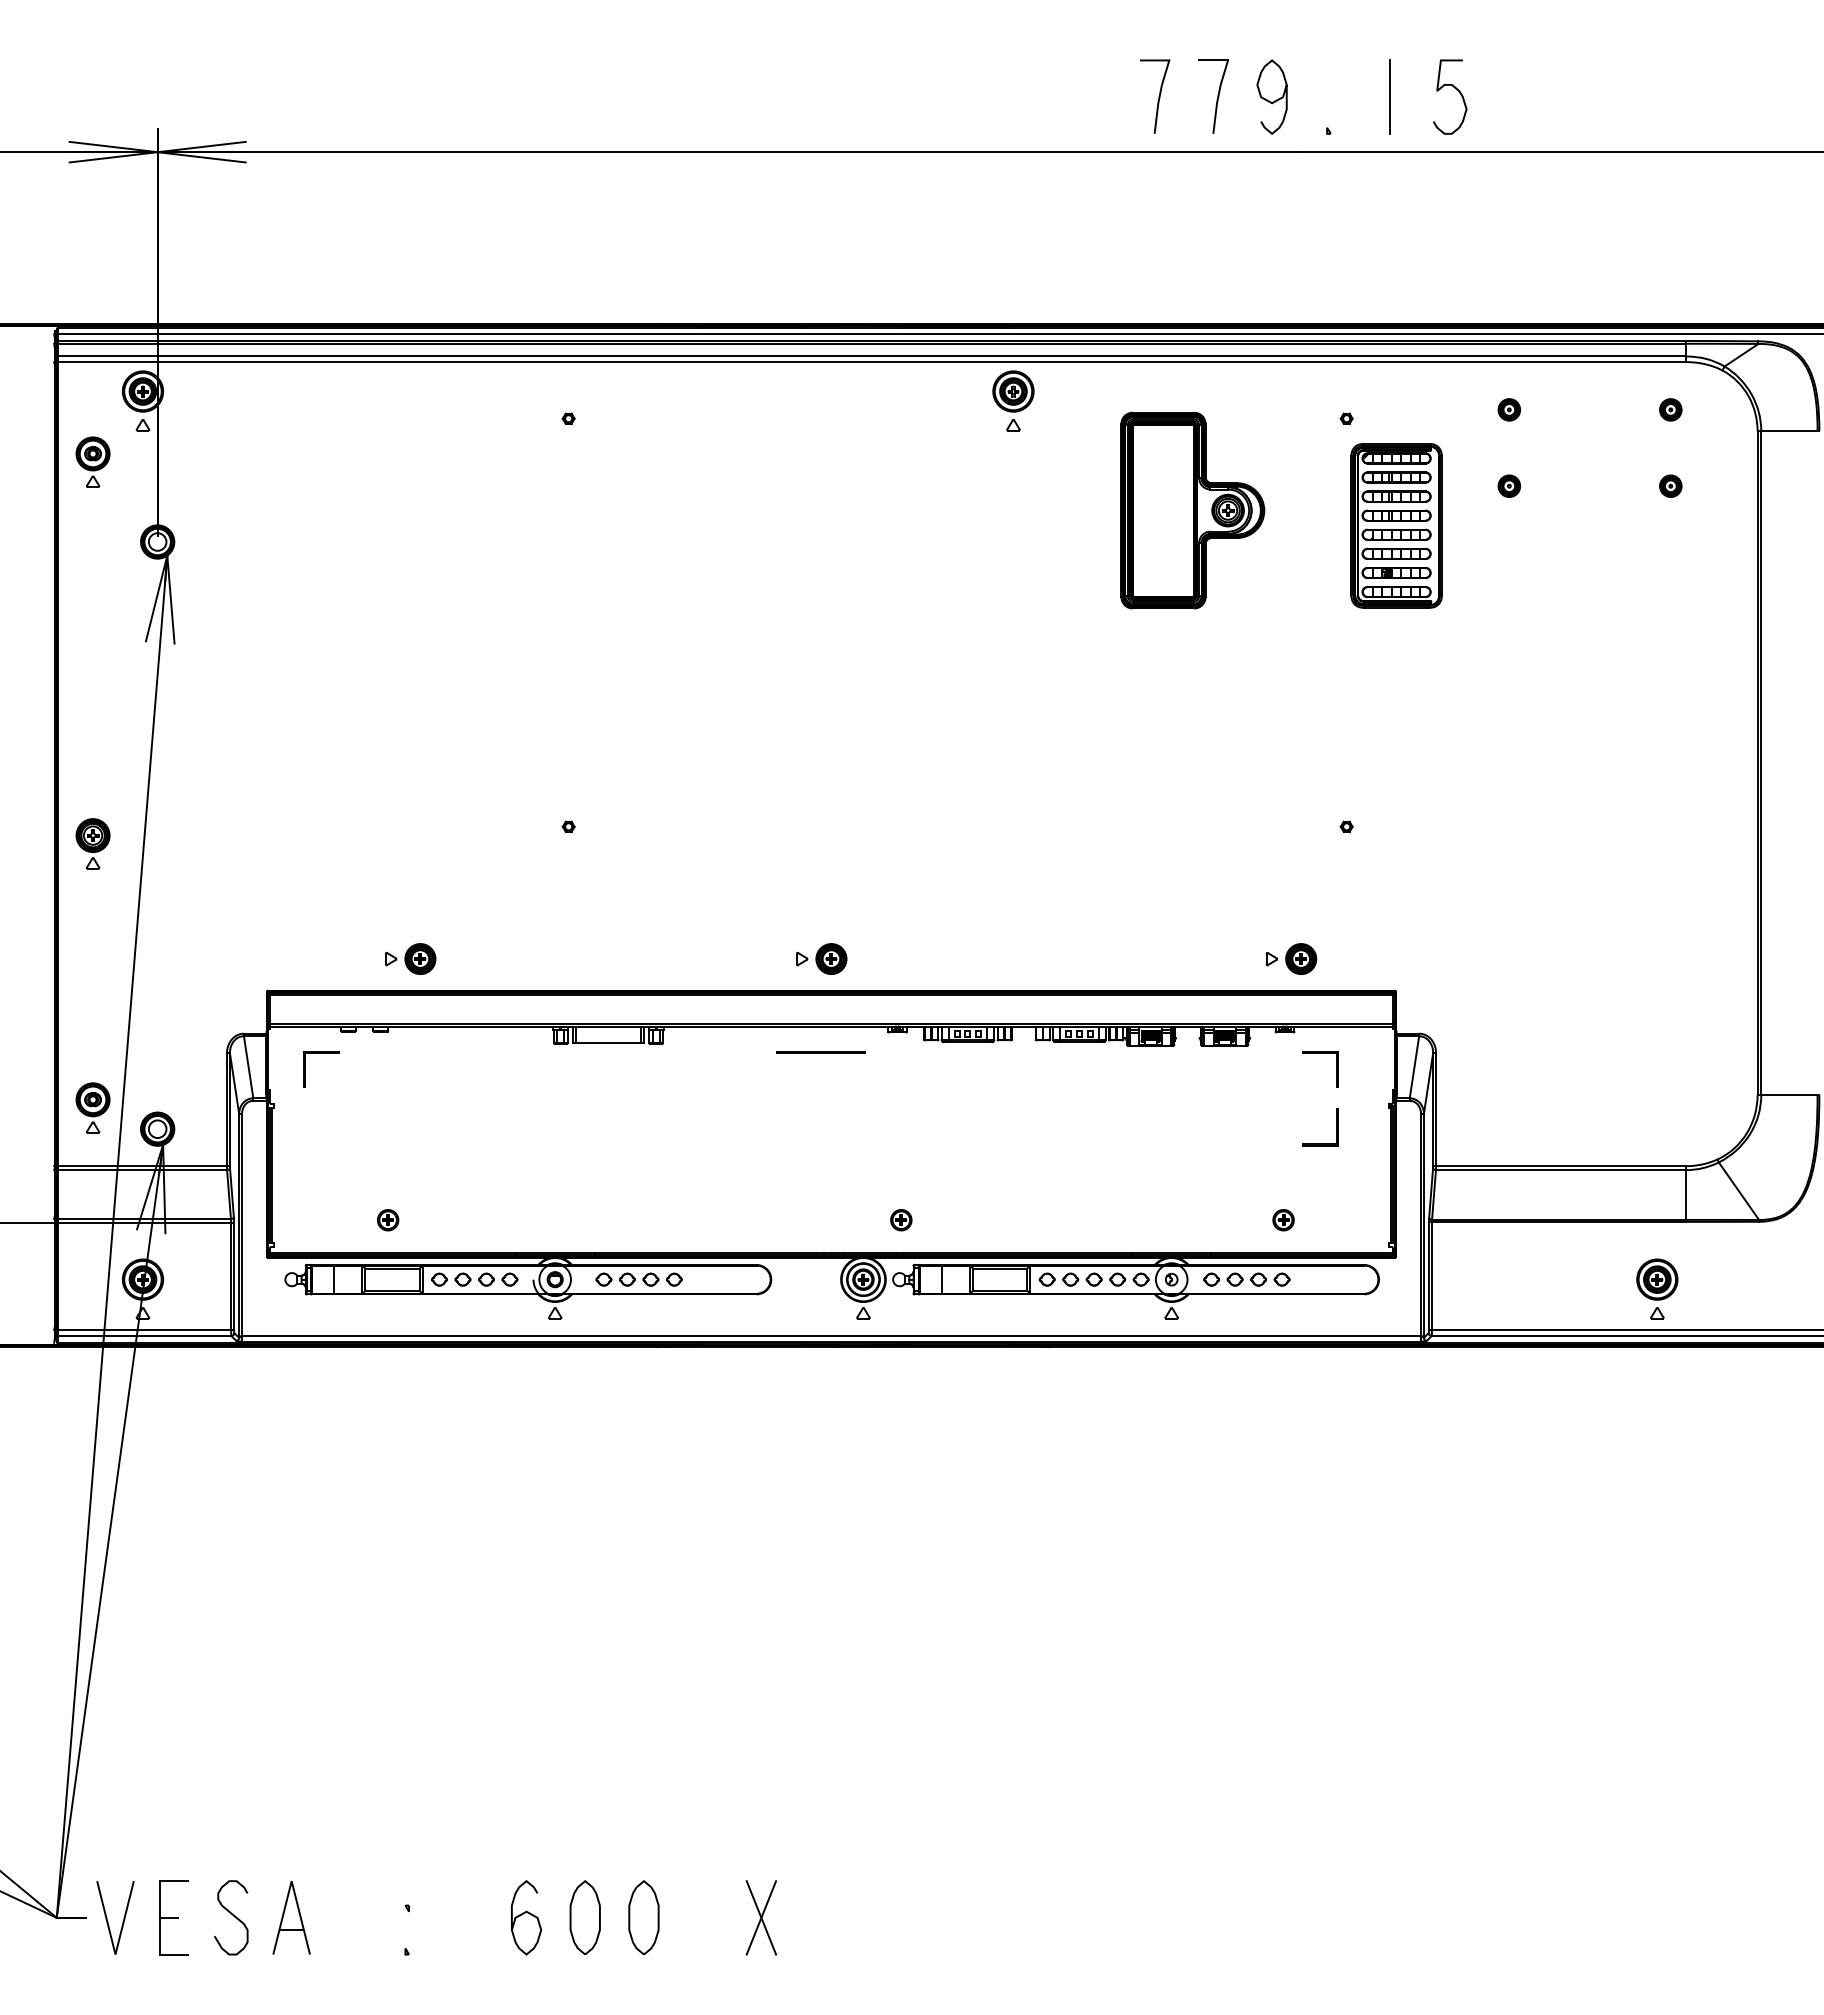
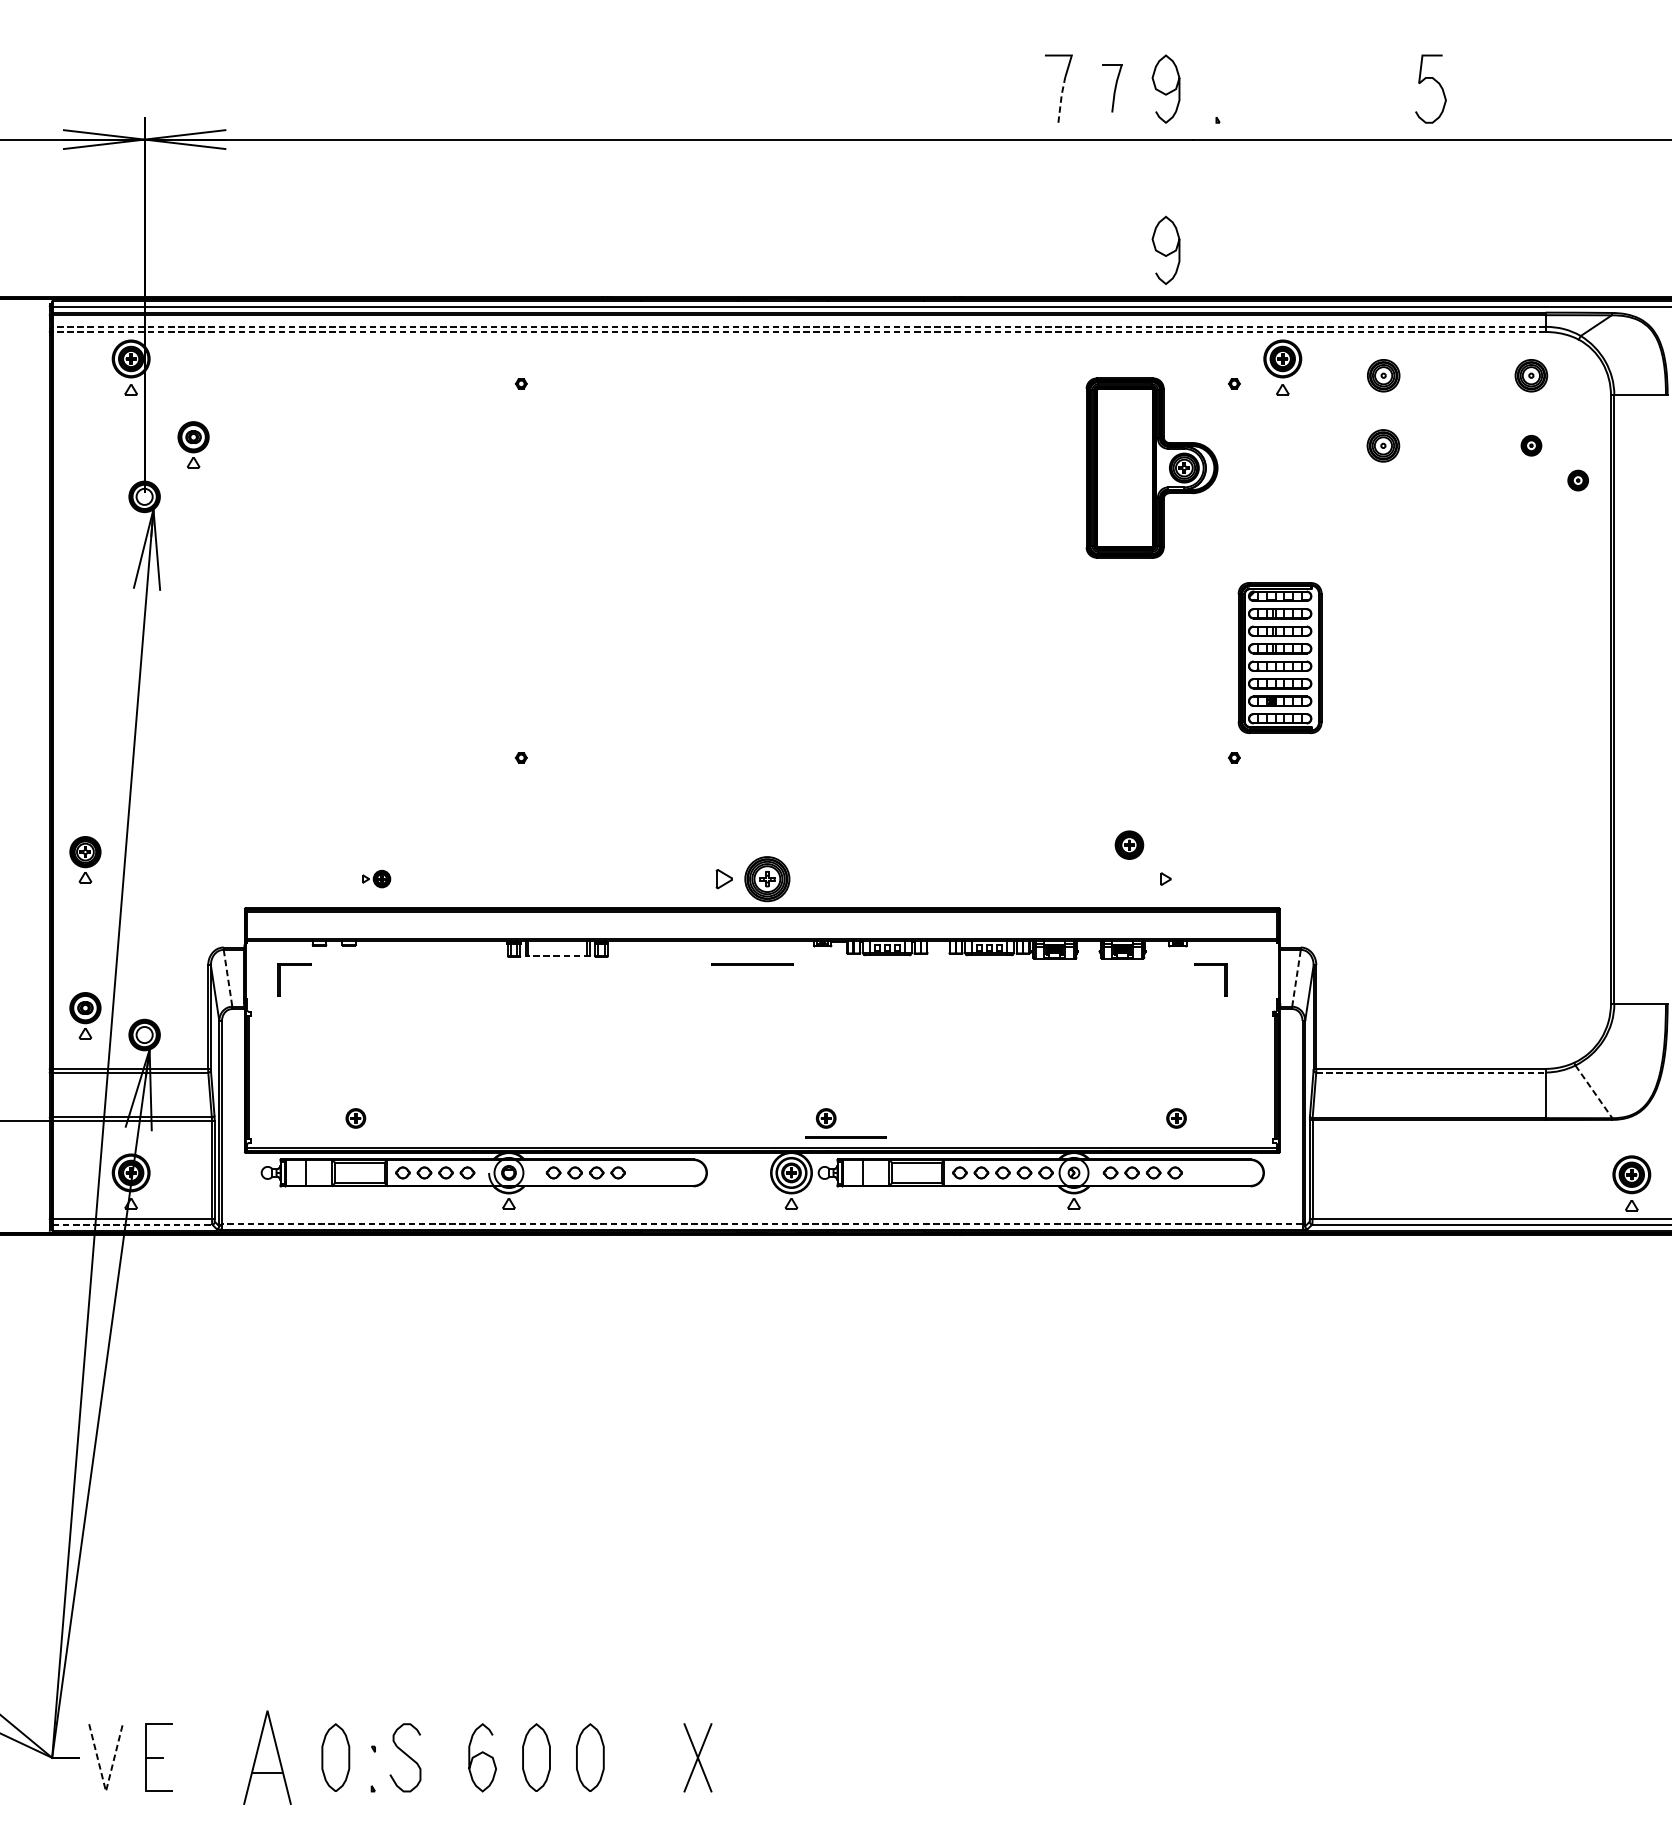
curve: (1455, 89) -> (1435, 82), moved
part: (1213, 96) -> (1112, 88), size x0.7
line: (1389, 96) -> (1273, 88), removed
line: (1157, 108) -> (1061, 99), solid -> dashed
curve: (1269, 276) -> (1163, 253), added
line: (871, 356) -> (798, 326), solid -> dashed
line: (870, 362) -> (797, 332), solid -> dashed
part: (1013, 400) -> (1282, 367), moved
part: (1508, 409) -> (1382, 375), size x1.6
part: (1670, 409) -> (1531, 375), size x1.6
part: (92, 461) -> (193, 444), moved
part: (1509, 485) -> (1383, 445), size x1.6
part: (1192, 510) -> (1151, 467), moved
part: (1721, 523) -> (1577, 479), added
part: (1396, 525) -> (1280, 657), moved
part: (92, 843) -> (84, 859), moved
part: (410, 958) -> (376, 878), size x0.6
part: (821, 958) -> (753, 878), size x1.6
part: (1301, 958) -> (1129, 844), moved
line: (607, 1043) -> (556, 956), solid -> dashed
line: (1414, 1066) -> (1296, 977), solid -> dashed
line: (248, 1067) -> (227, 978), solid -> dashed
part: (1336, 1127) -> (1225, 1033), removed
line: (1561, 1170) -> (1431, 1072), solid -> dashed
line: (1739, 1191) -> (1594, 1092), solid -> dashed
line: (922, 1241) -> (845, 1137), added
part: (1657, 1288) -> (1631, 1182), moved
line: (144, 1335) -> (132, 1224), solid -> dashed
line: (831, 1335) -> (762, 1224), solid -> dashed
part: (231, 1917) -> (405, 1757), moved
part: (291, 1917) -> (267, 1757), size x1.4
part: (365, 1917) -> (335, 1757), added
line: (115, 1954) -> (106, 1791), solid -> dashed

